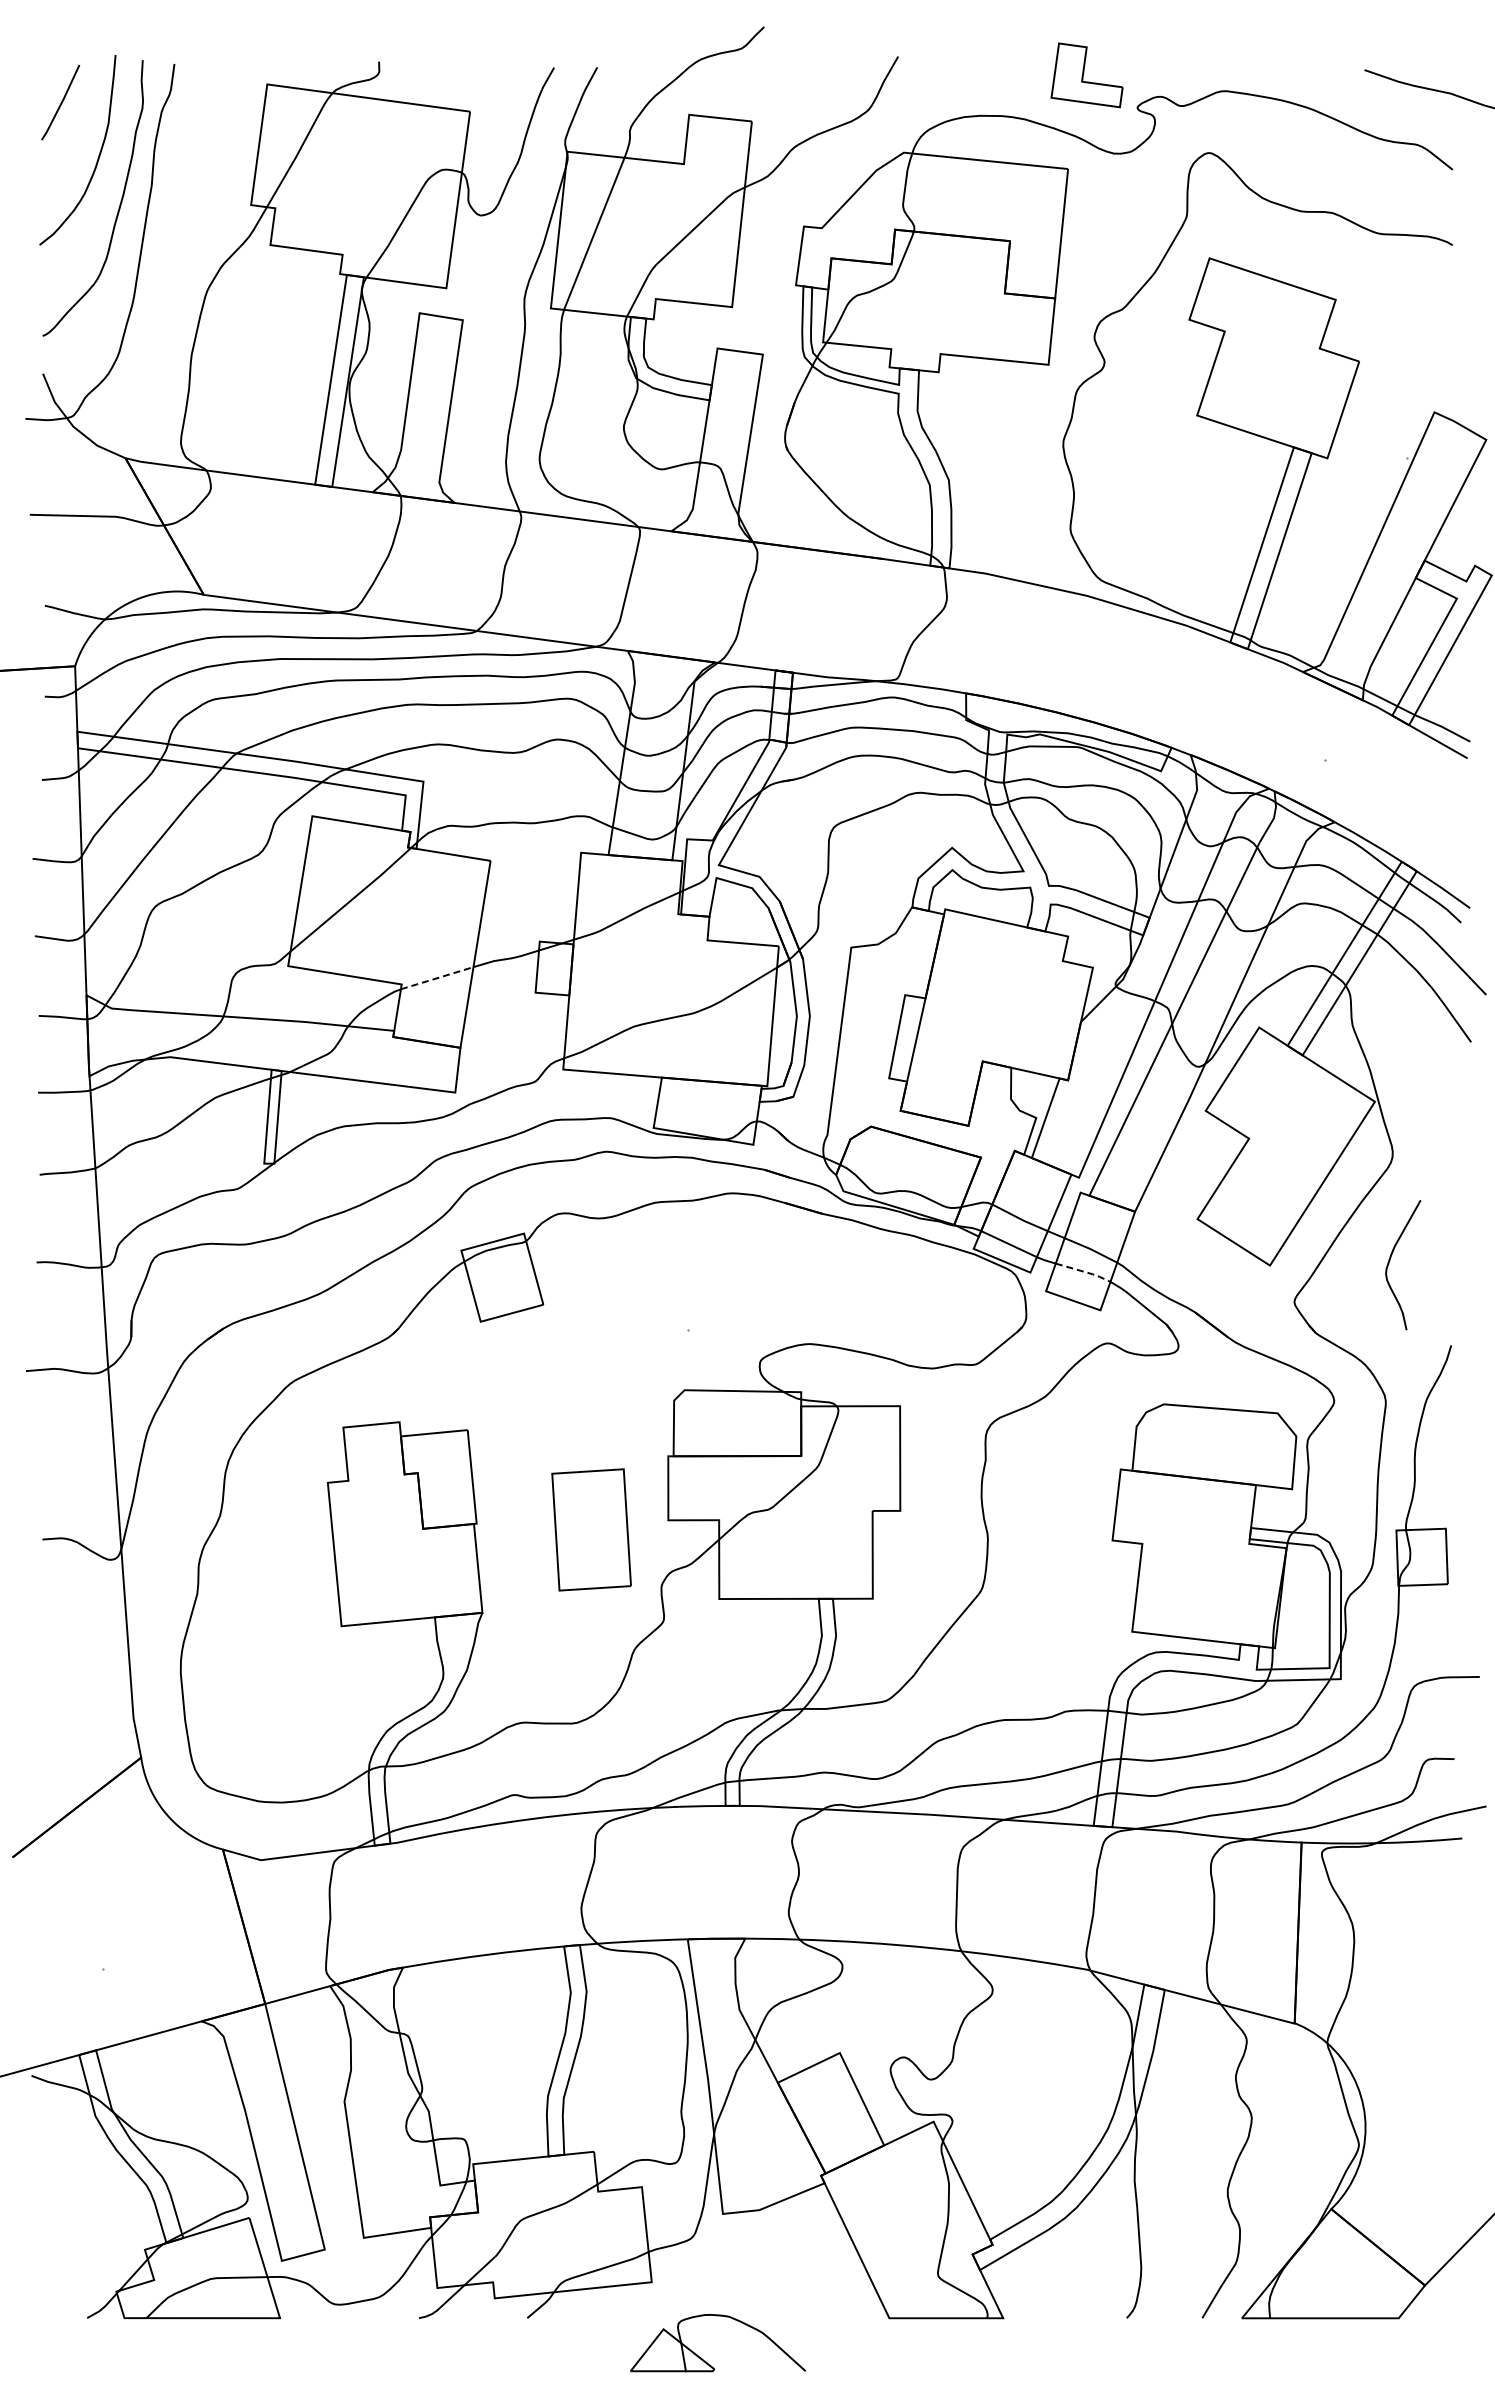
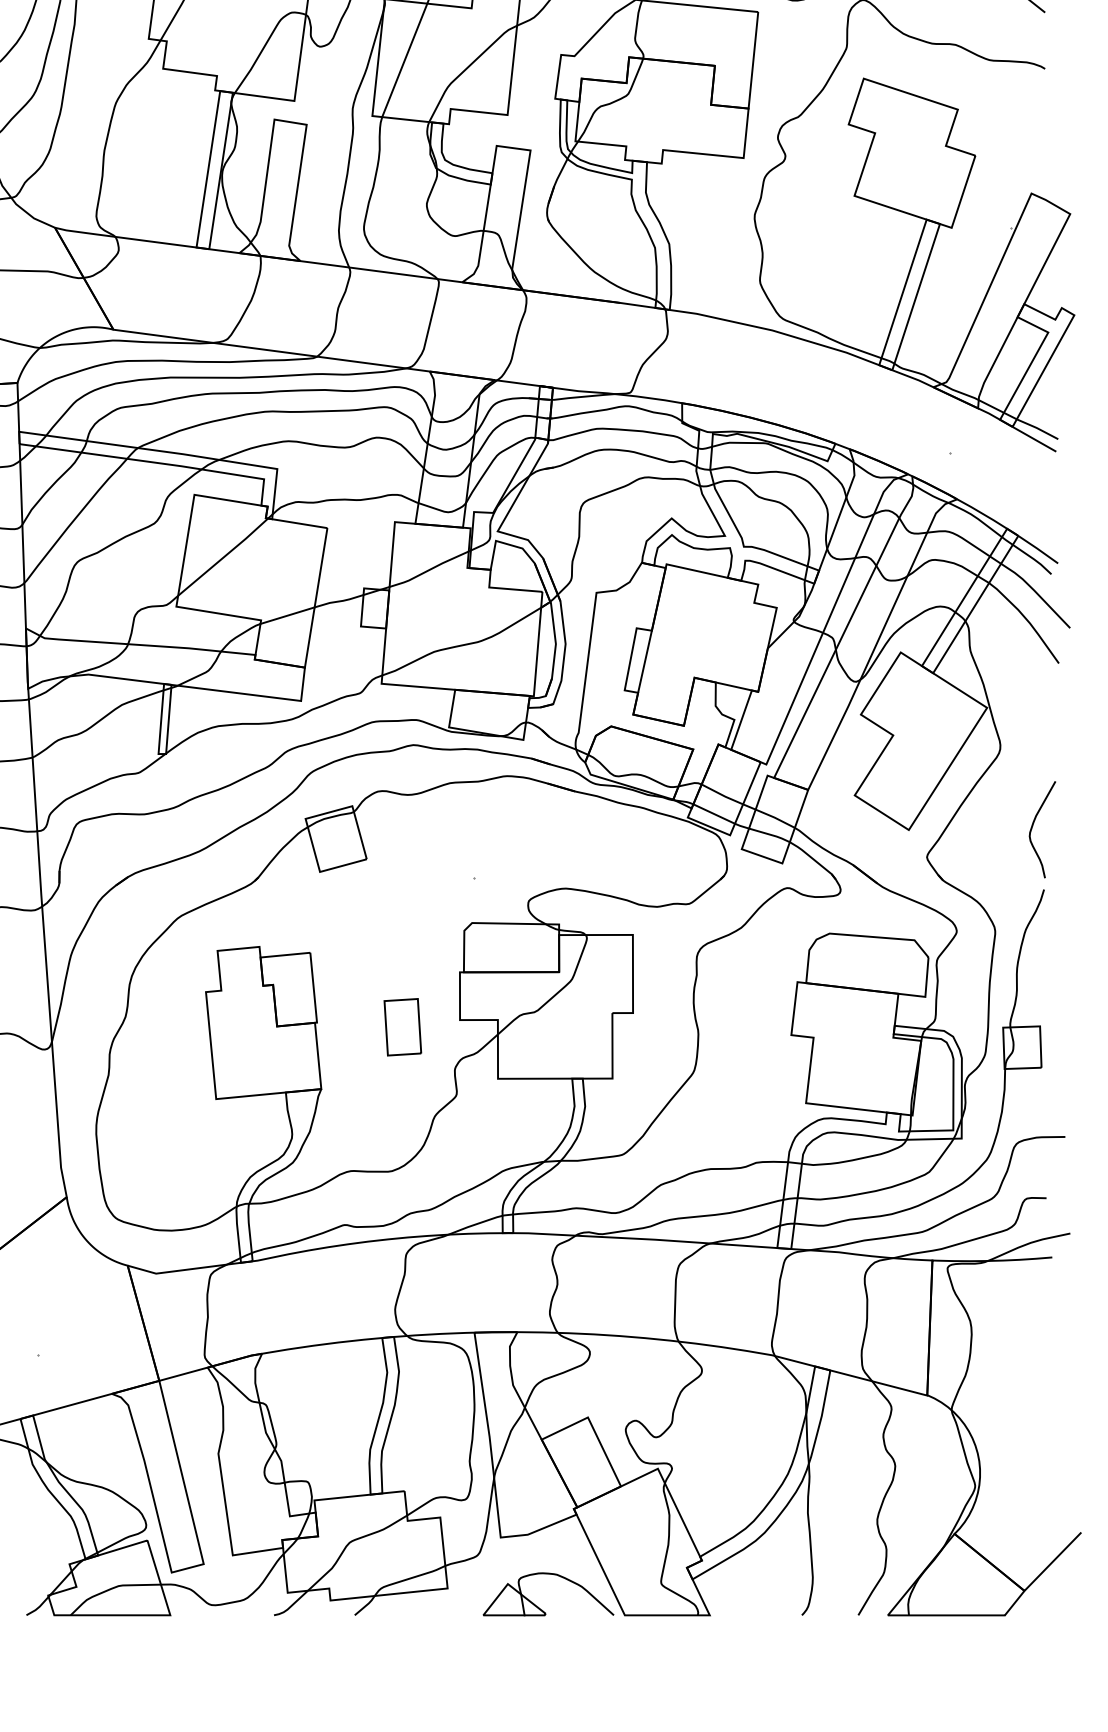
line: (437, 978) -> (287, 615), dashed -> solid
curve: (1390, 1260) -> (1033, 826), moved
line: (1085, 1272) -> (771, 835), dashed -> solid
part: (591, 1529) -> (402, 1026), size x0.62
part: (706, 2361) -> (539, 1608), moved

